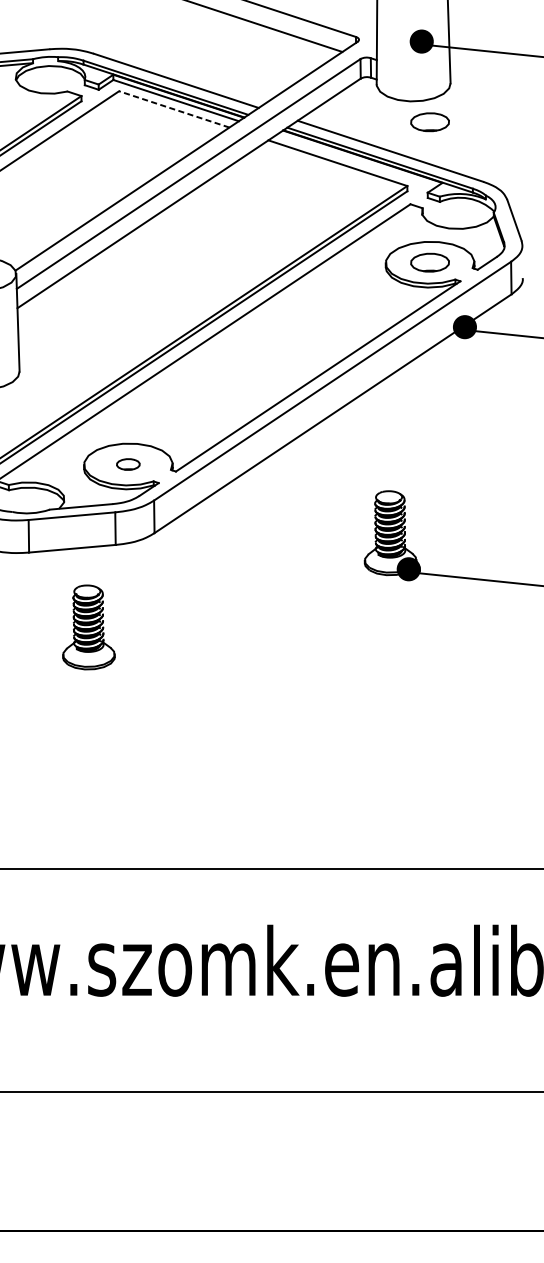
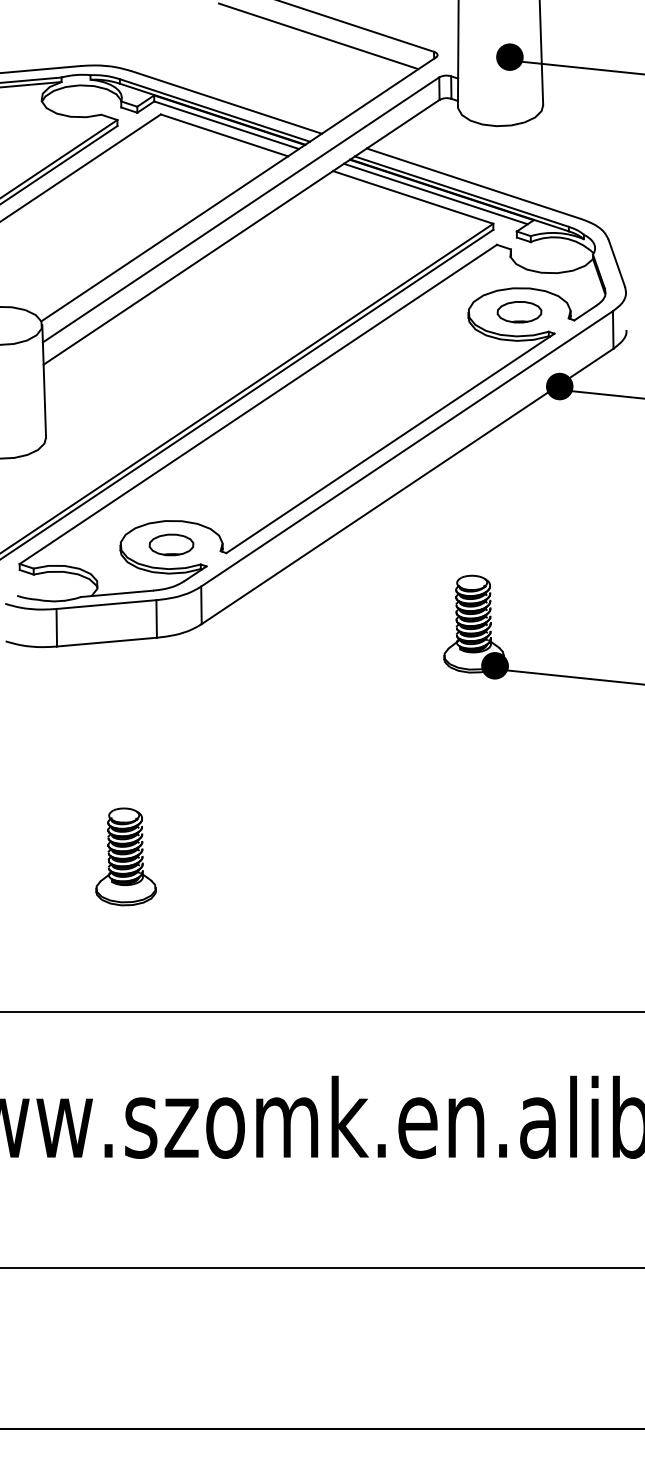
line: (174, 109) -> (224, 135), dashed -> solid
part: (430, 122) -> (519, 150), removed
line: (357, 159) -> (435, 193), added
part: (128, 464) -> (171, 544), size x1.67
part: (88, 627) -> (125, 856), moved

